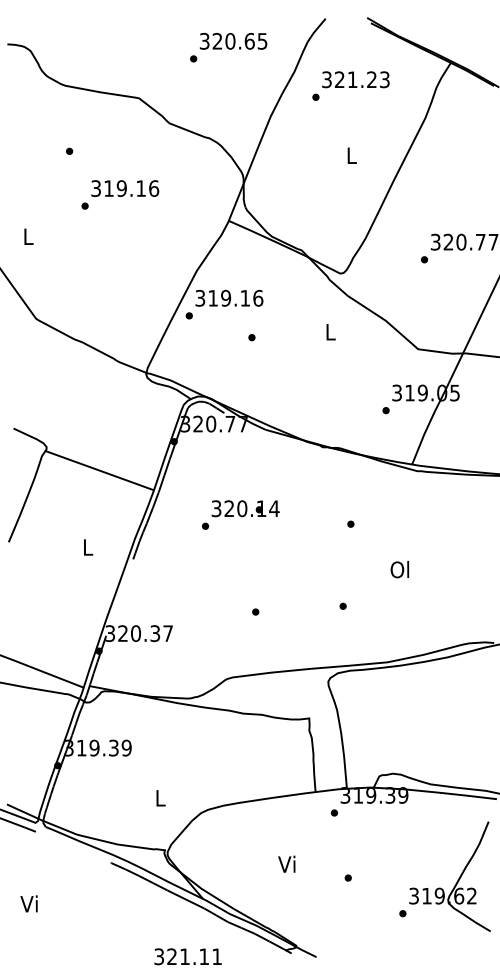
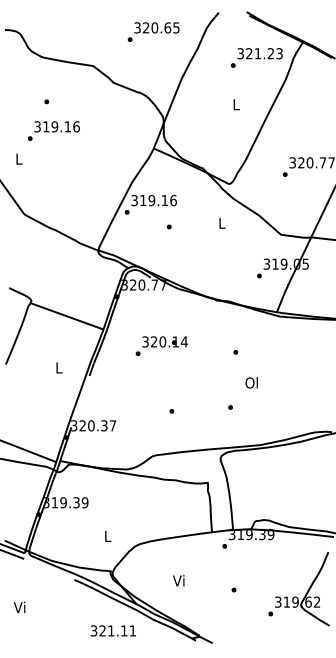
text: (350, 85) -> (256, 57), moved
text: (119, 194) -> (53, 130), moved
text: (399, 569) -> (251, 382), moved
text: (286, 863) -> (178, 580), moved
text: (186, 956) -> (112, 630), moved

